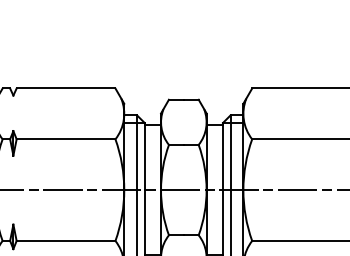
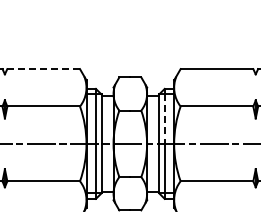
line: (65, 89) -> (43, 69), solid -> dashed
line: (230, 156) -> (164, 119), solid -> dashed

